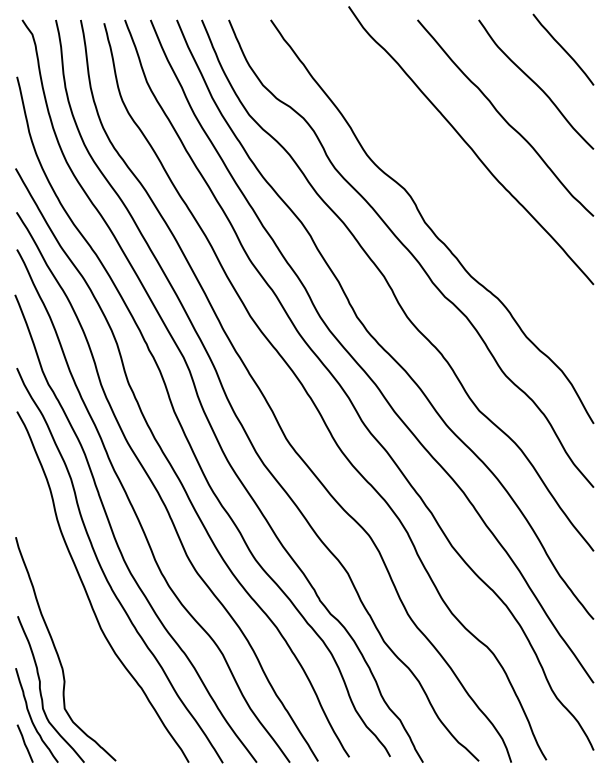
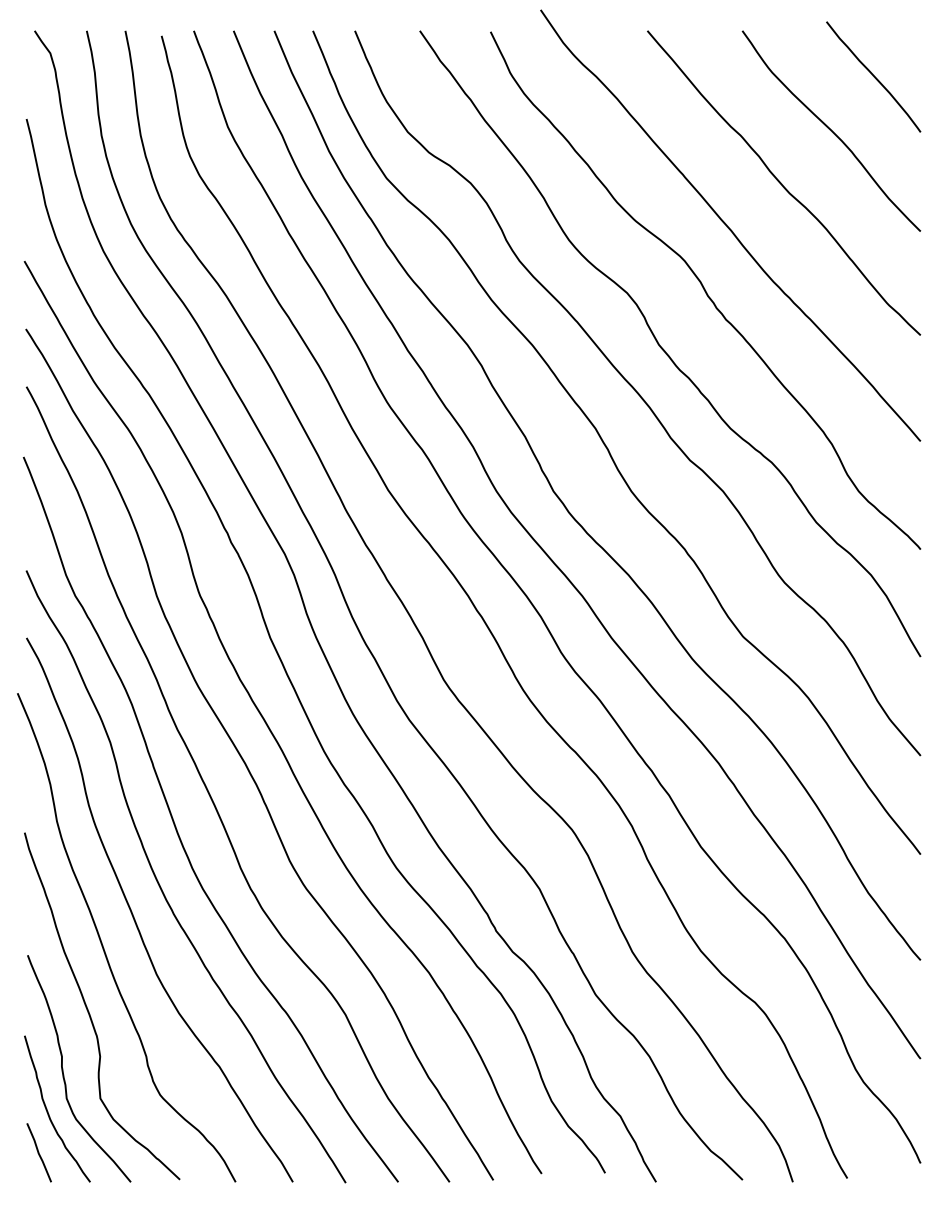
curve: (454, 187) -> (704, 290), added
curve: (67, 610) -> (104, 946), added

